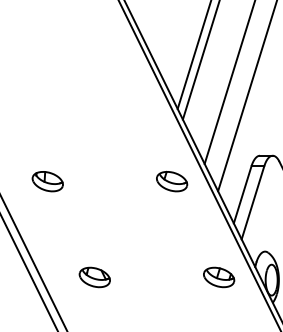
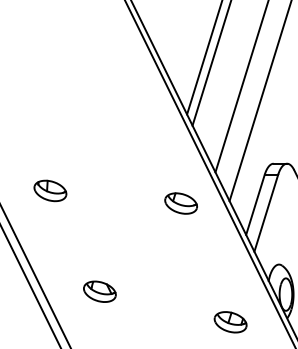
part: (172, 181) -> (181, 203), moved
part: (219, 277) -> (231, 322), moved

